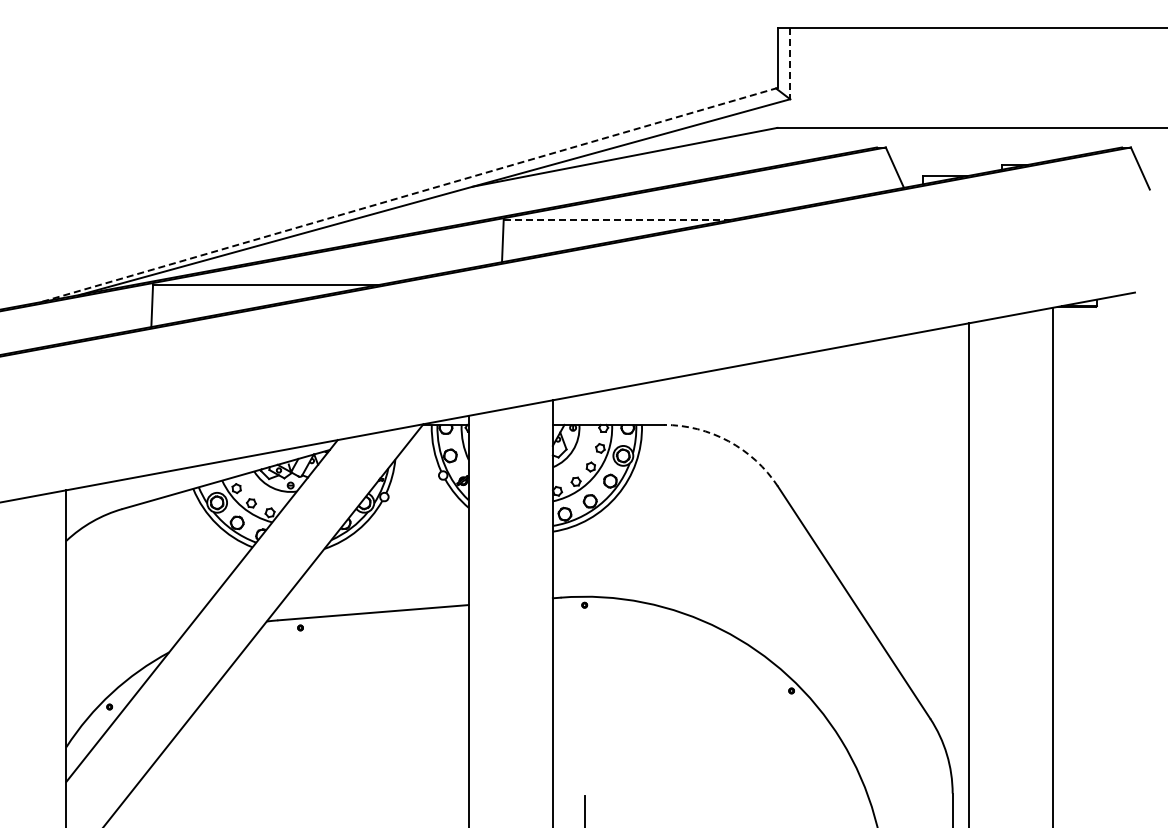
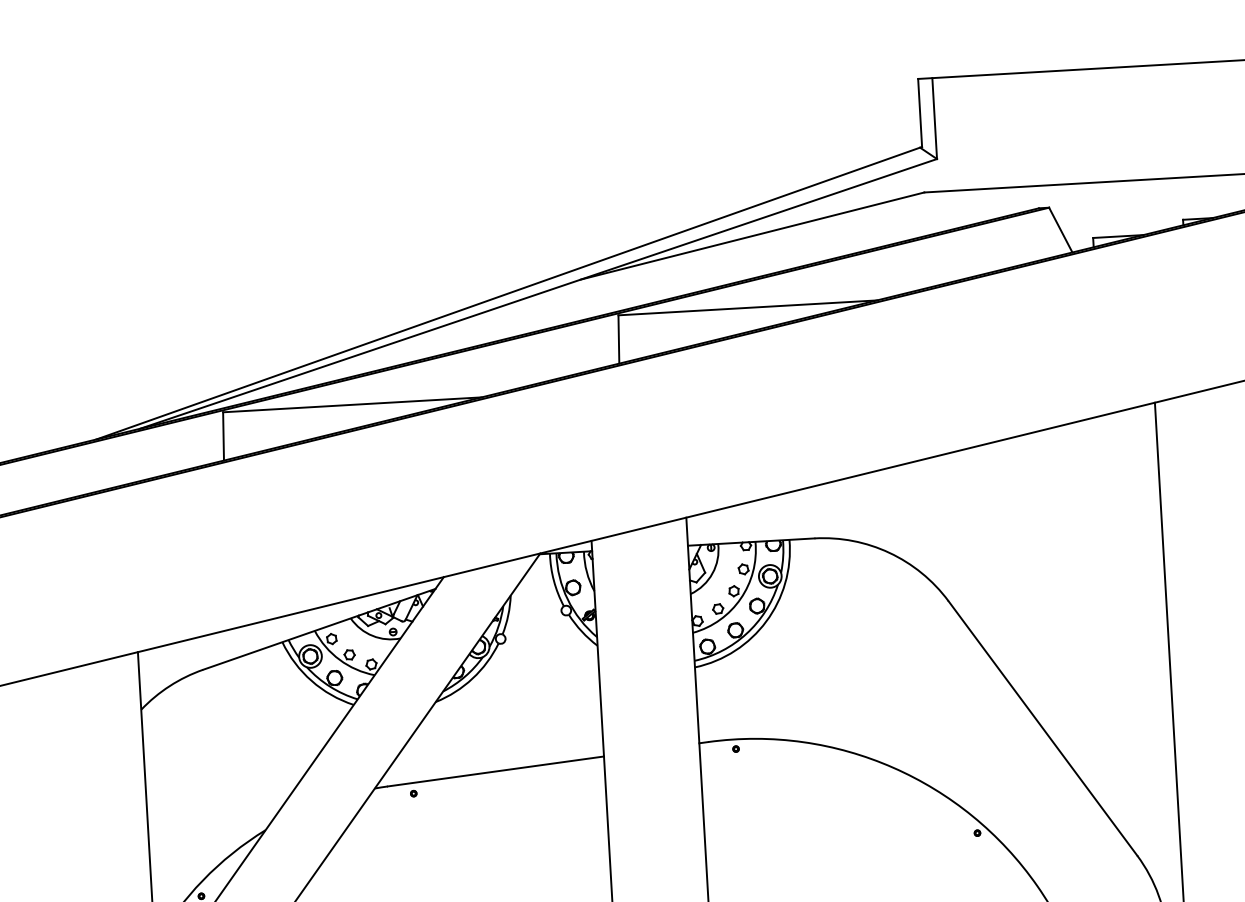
line: (790, 63) -> (934, 118), dashed -> solid
line: (409, 195) -> (509, 293), dashed -> solid
line: (617, 219) -> (748, 307), dashed -> solid
arc: (728, 441) -> (889, 553), dashed -> solid

